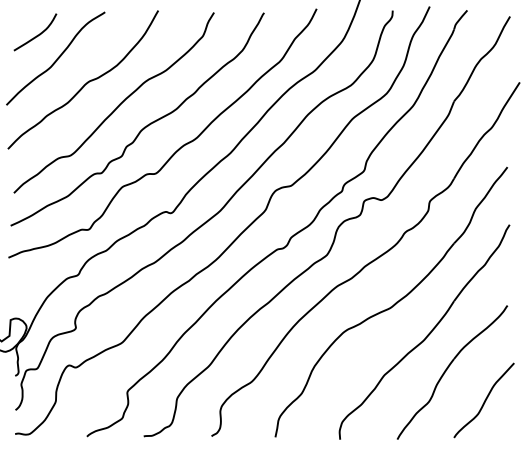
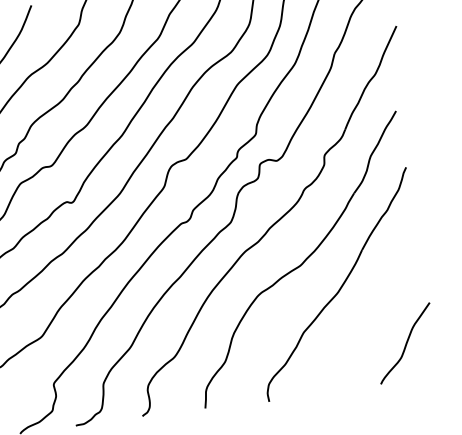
part: (452, 372) -> (370, 320), removed

